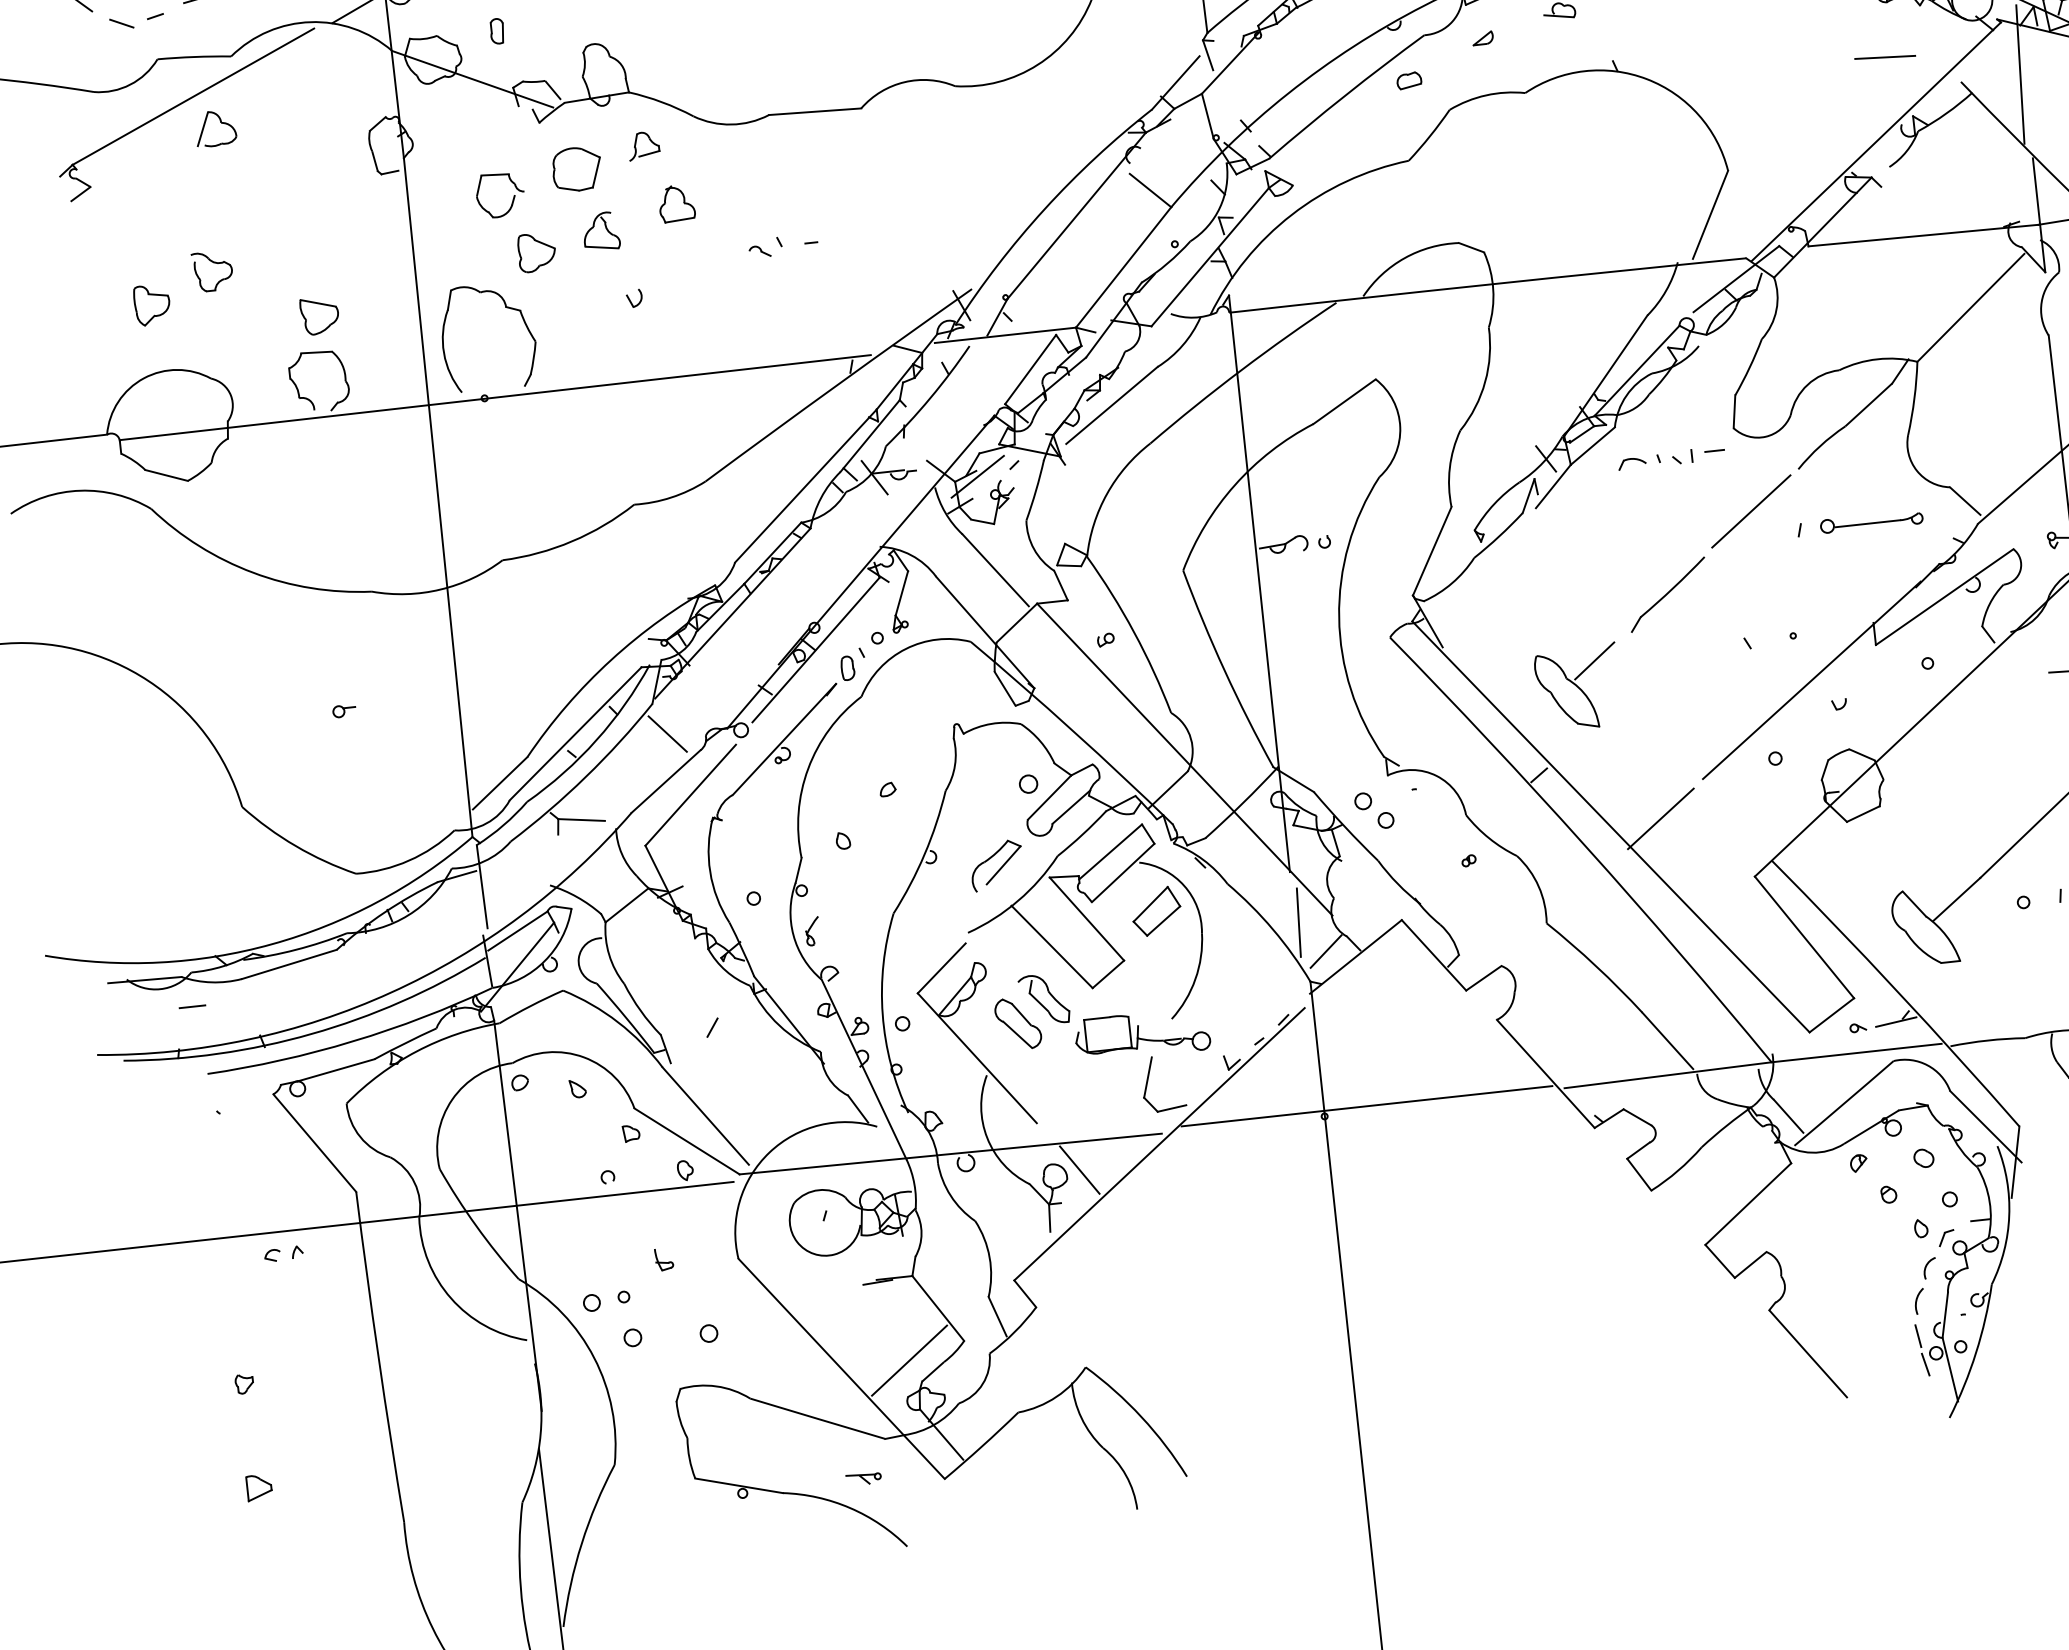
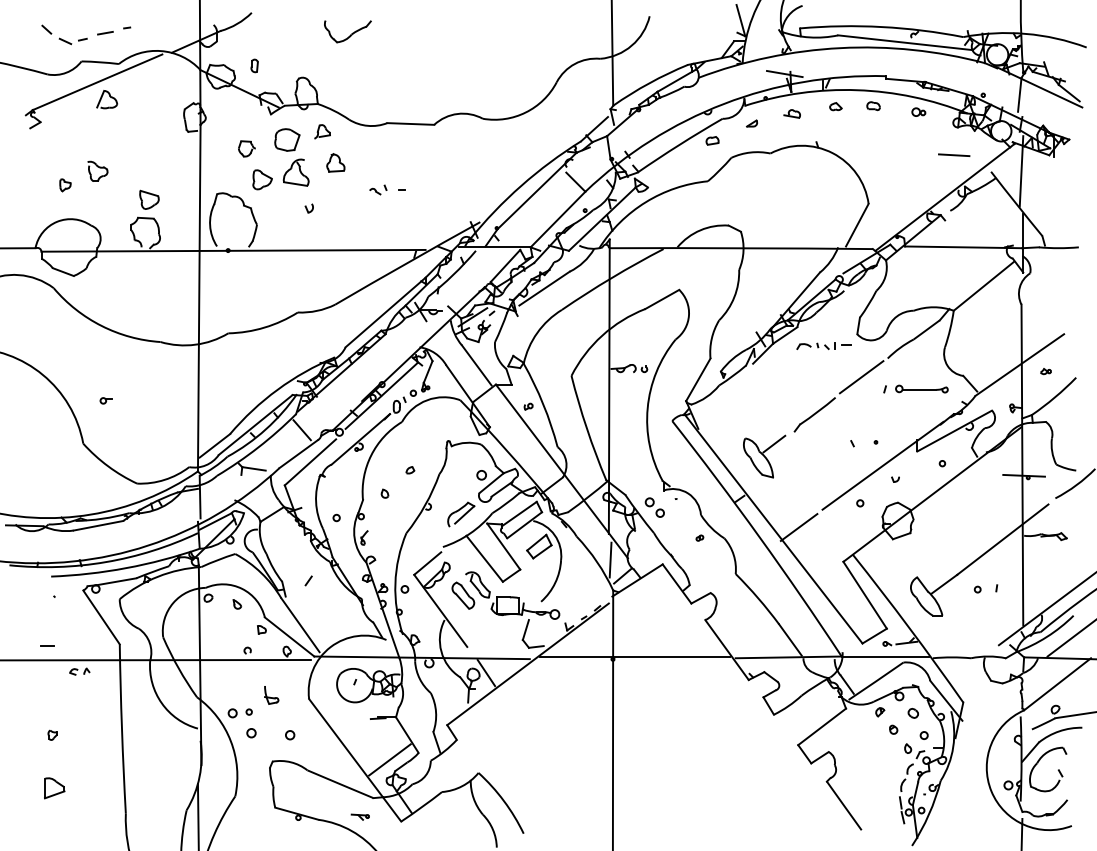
part: (498, 194) -> (246, 148), size x0.7
part: (599, 231) -> (295, 172), size x1.4
part: (152, 305) -> (65, 185), size x0.6
part: (342, 710) -> (105, 400), moved
line: (192, 1006) -> (47, 645), moved
part: (664, 1259) -> (271, 695), size x1.6
part: (259, 1487) -> (54, 788), size x1.6

